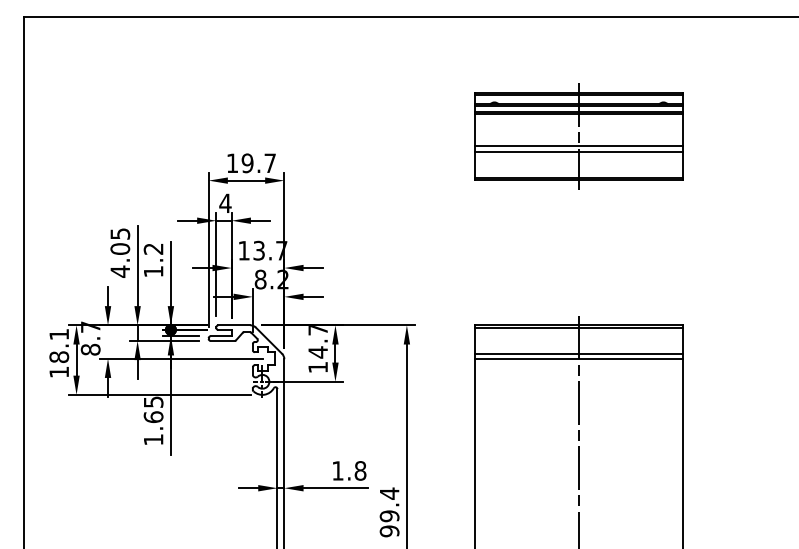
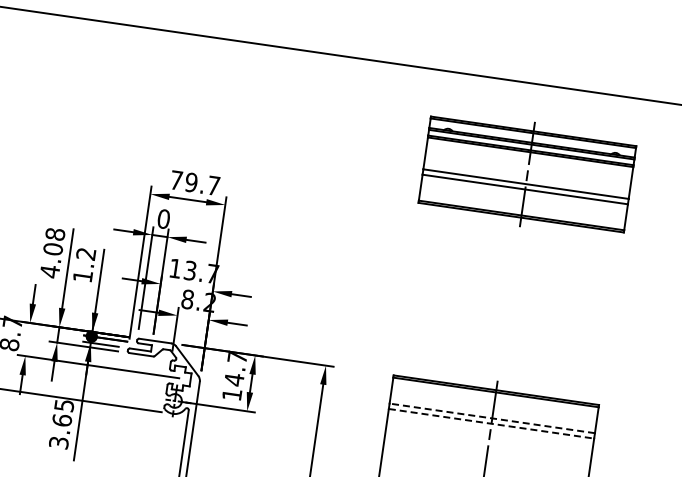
part: (578, 136) -> (526, 174), moved
text: (232, 162) -> (176, 179), 19.7 -> 79.7
text: (225, 203) -> (163, 219), 4 -> 0
text: (120, 233) -> (55, 233), 4.05 -> 4.08
line: (579, 353) -> (492, 418), solid -> dashed
line: (579, 359) -> (491, 424), solid -> dashed
text: (153, 439) -> (58, 442), 1.65 -> 3.65

